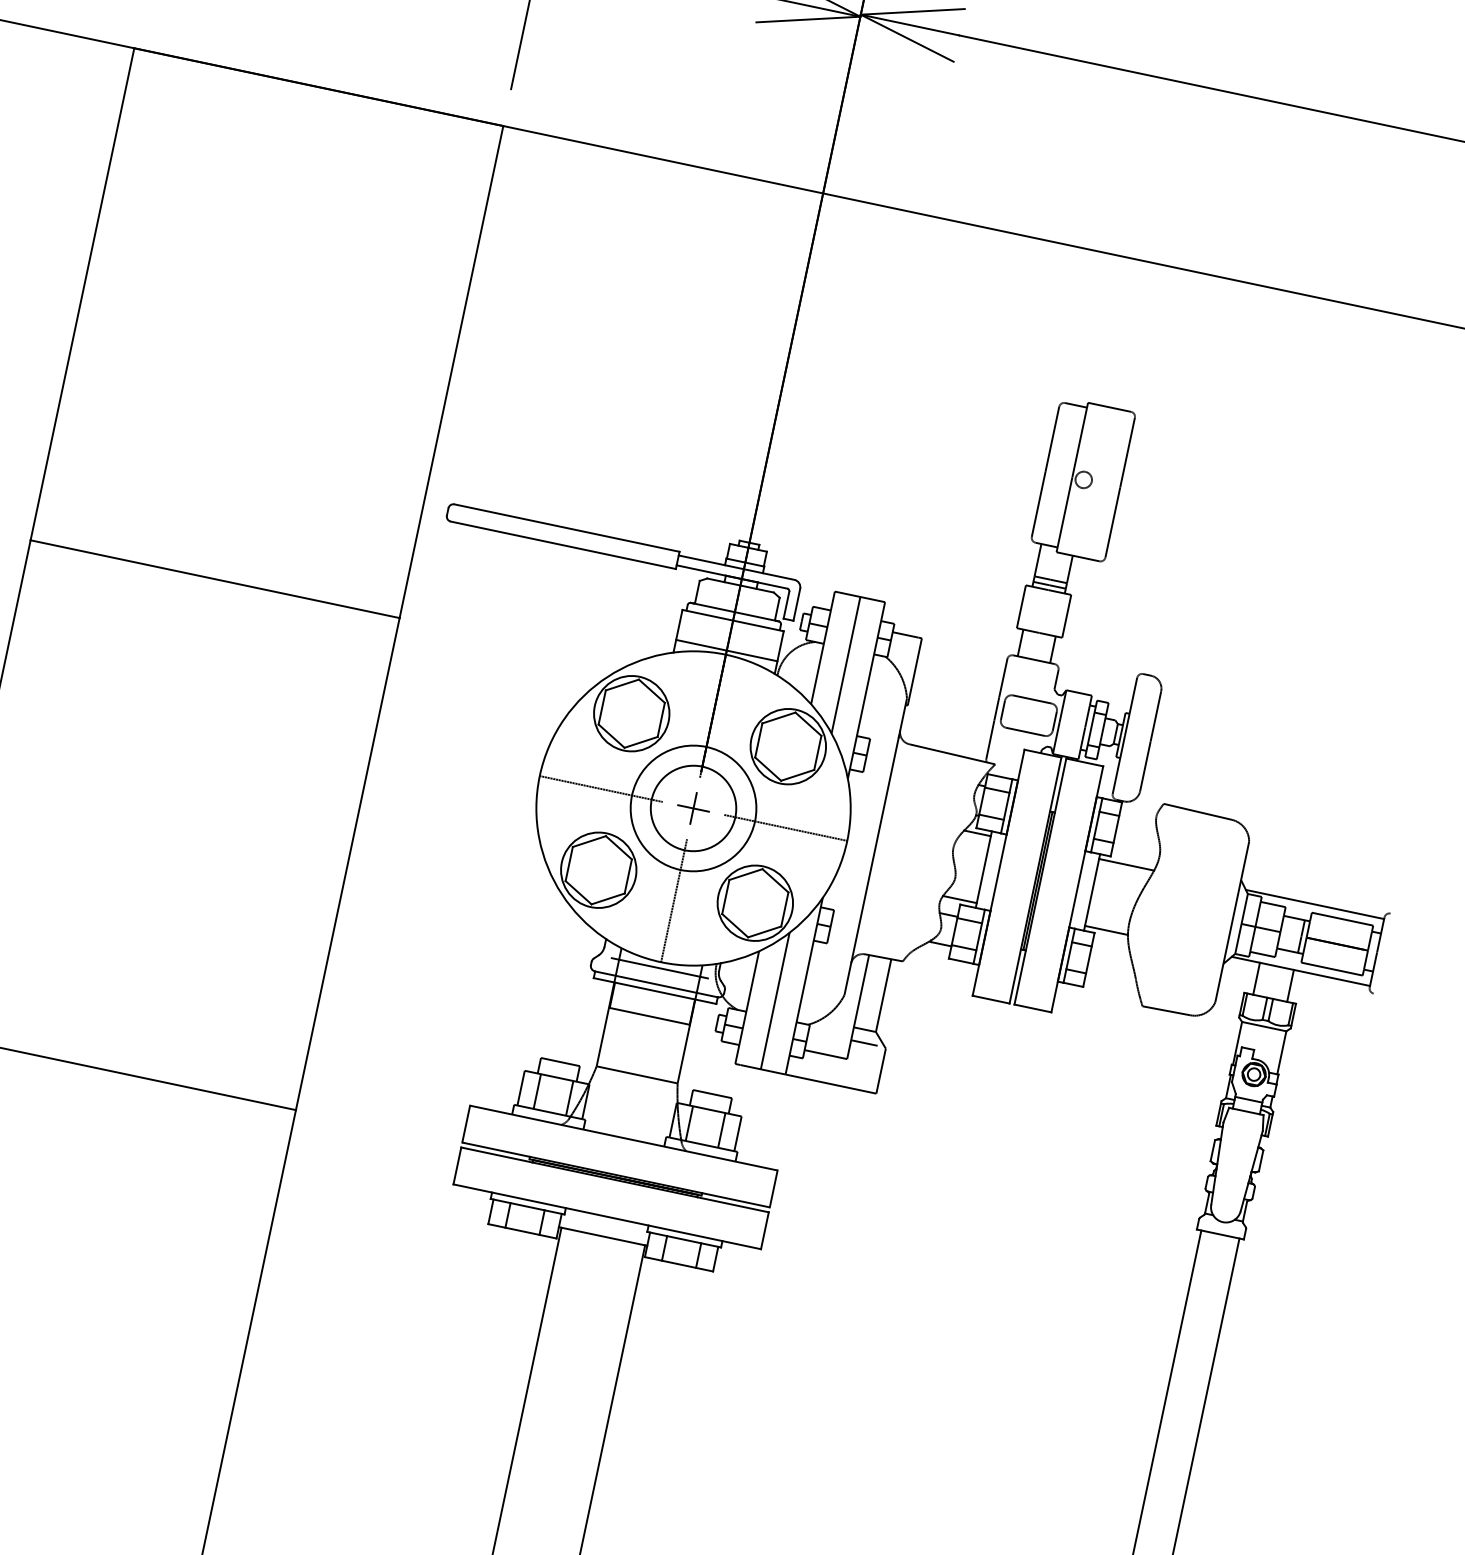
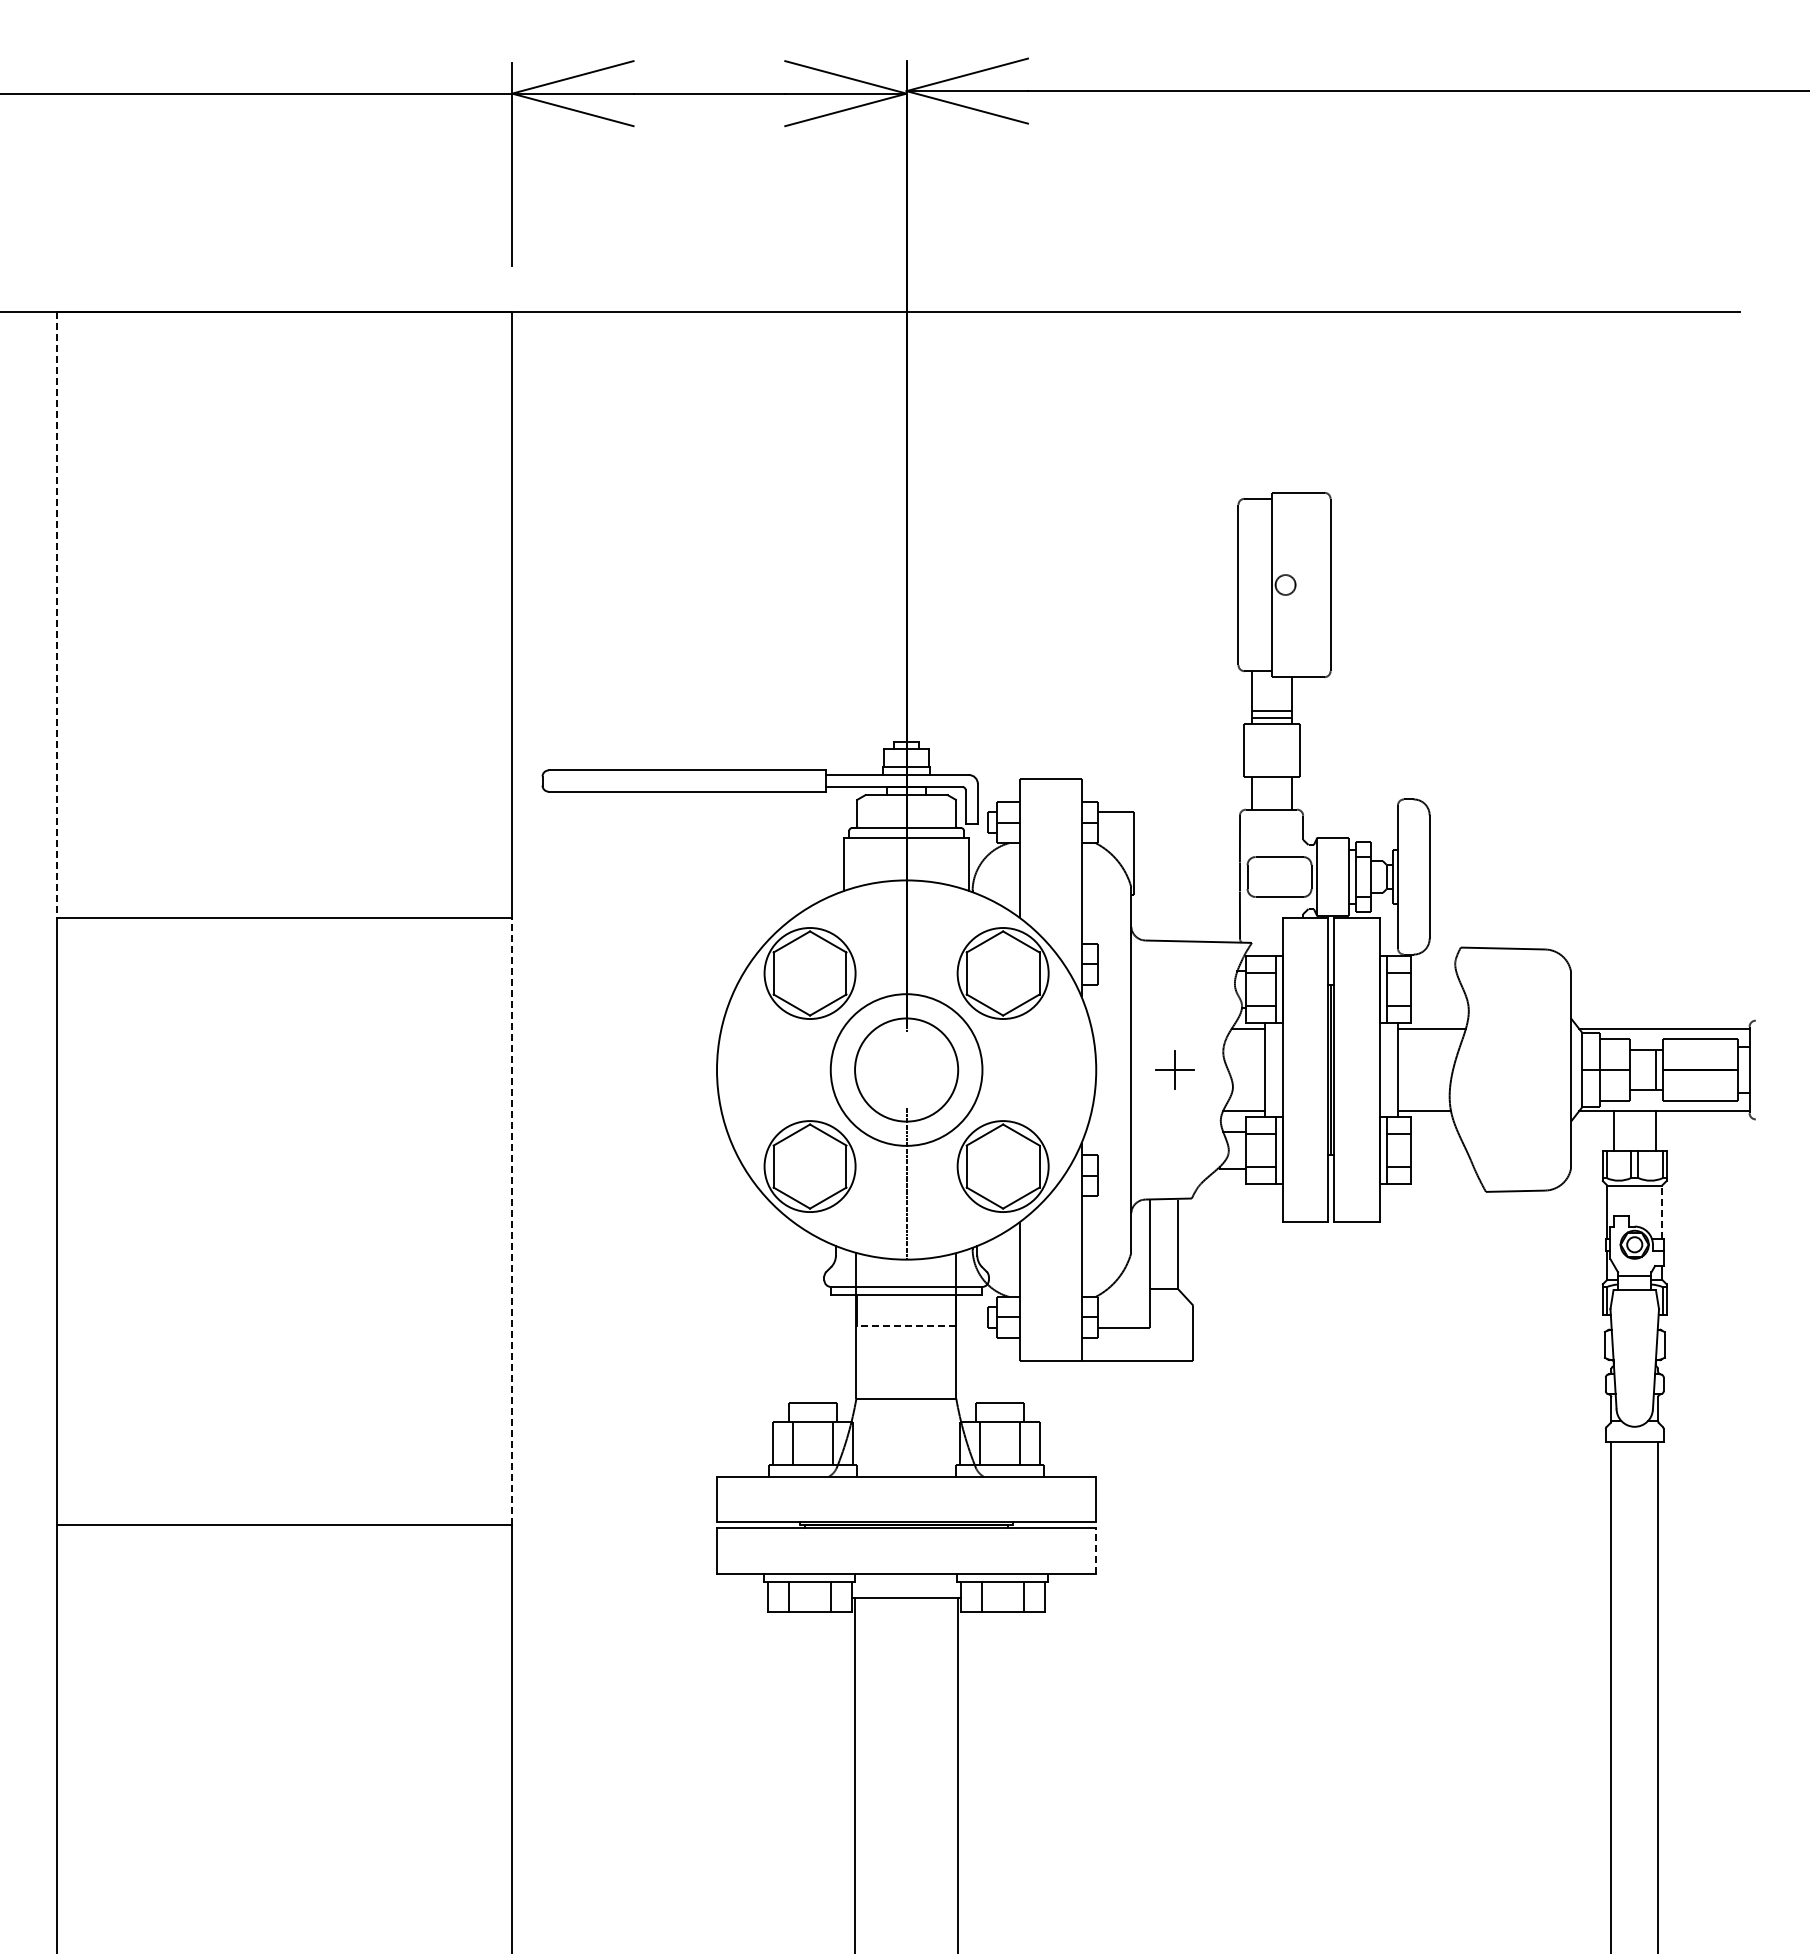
line: (82, 294) -> (57, 615), solid -> dashed
line: (726, 650) -> (906, 875), removed
line: (846, 664) -> (1051, 862), removed
line: (600, 789) -> (792, 1070), removed
part: (693, 808) -> (1174, 1069), moved
line: (785, 828) -> (1020, 1070), removed
line: (348, 863) -> (512, 1221), solid -> dashed
line: (659, 968) -> (906, 1267), removed
line: (775, 1000) -> (1051, 1276), removed
line: (649, 1016) -> (906, 1326), solid -> dashed
line: (864, 1043) -> (1166, 1304), removed
line: (1282, 1053) -> (1662, 1212), solid -> dashed
line: (764, 1230) -> (1095, 1550), solid -> dashed

